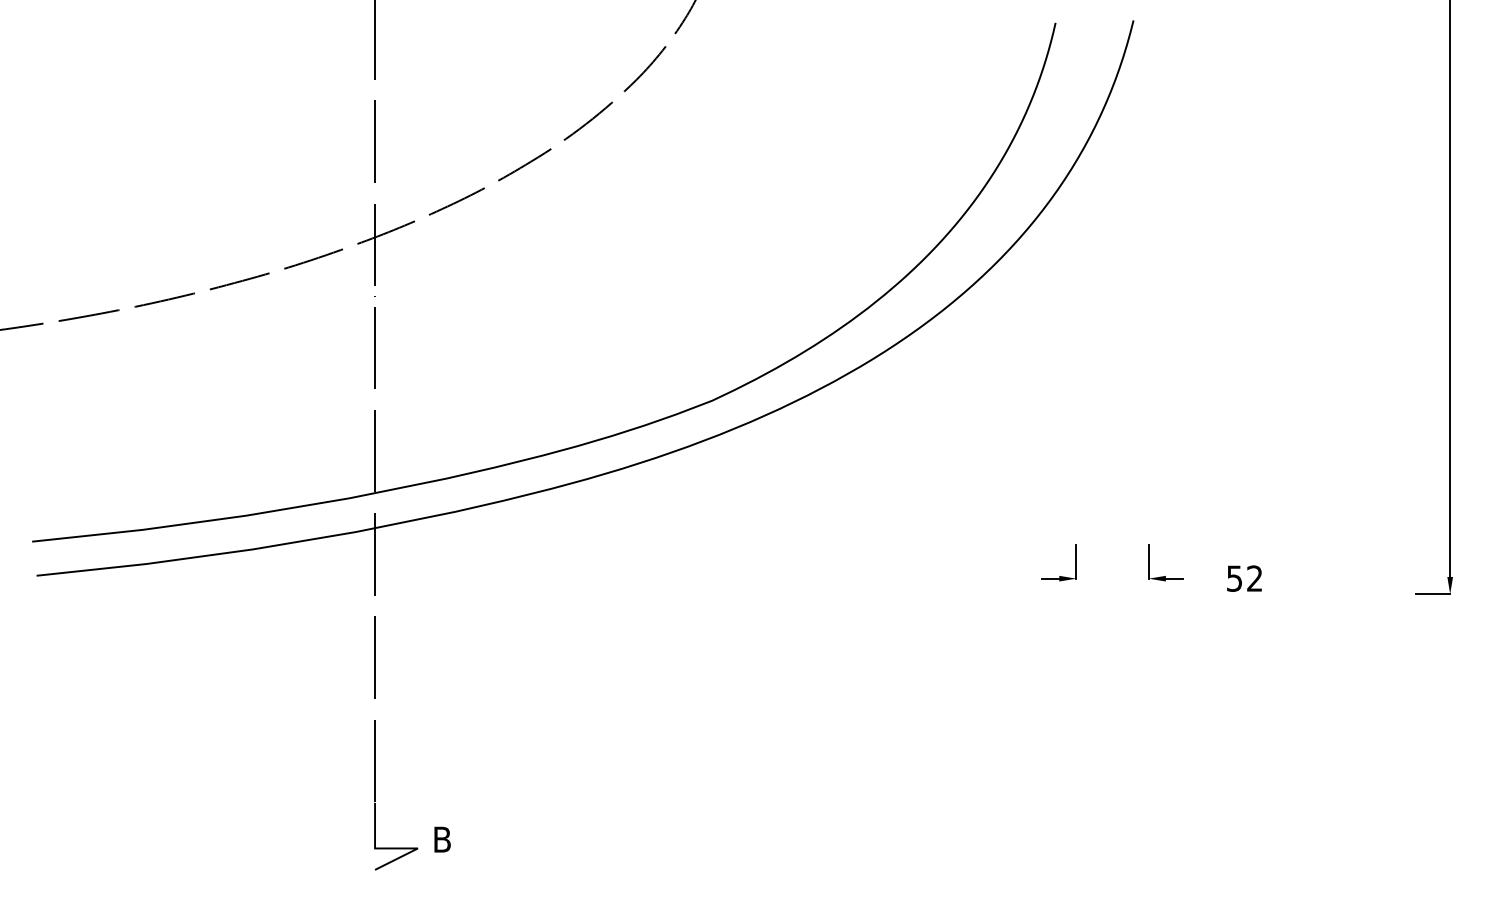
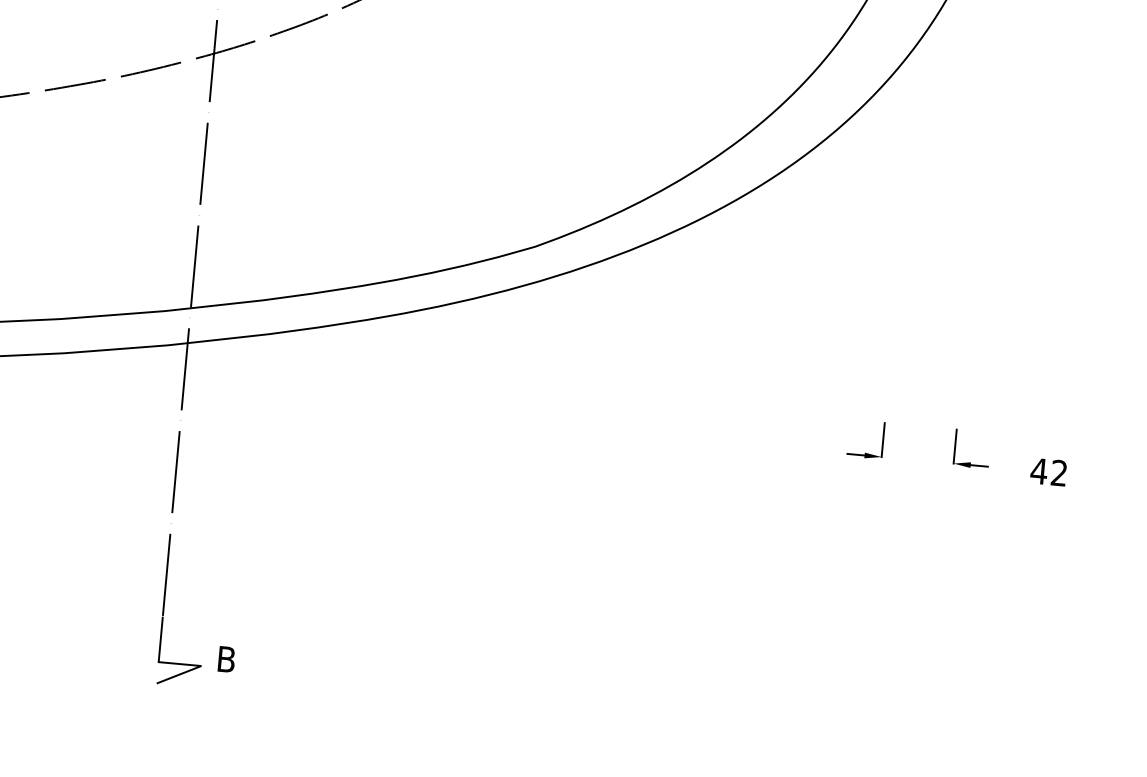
text: (1234, 578) -> (1039, 471), 52 -> 42

